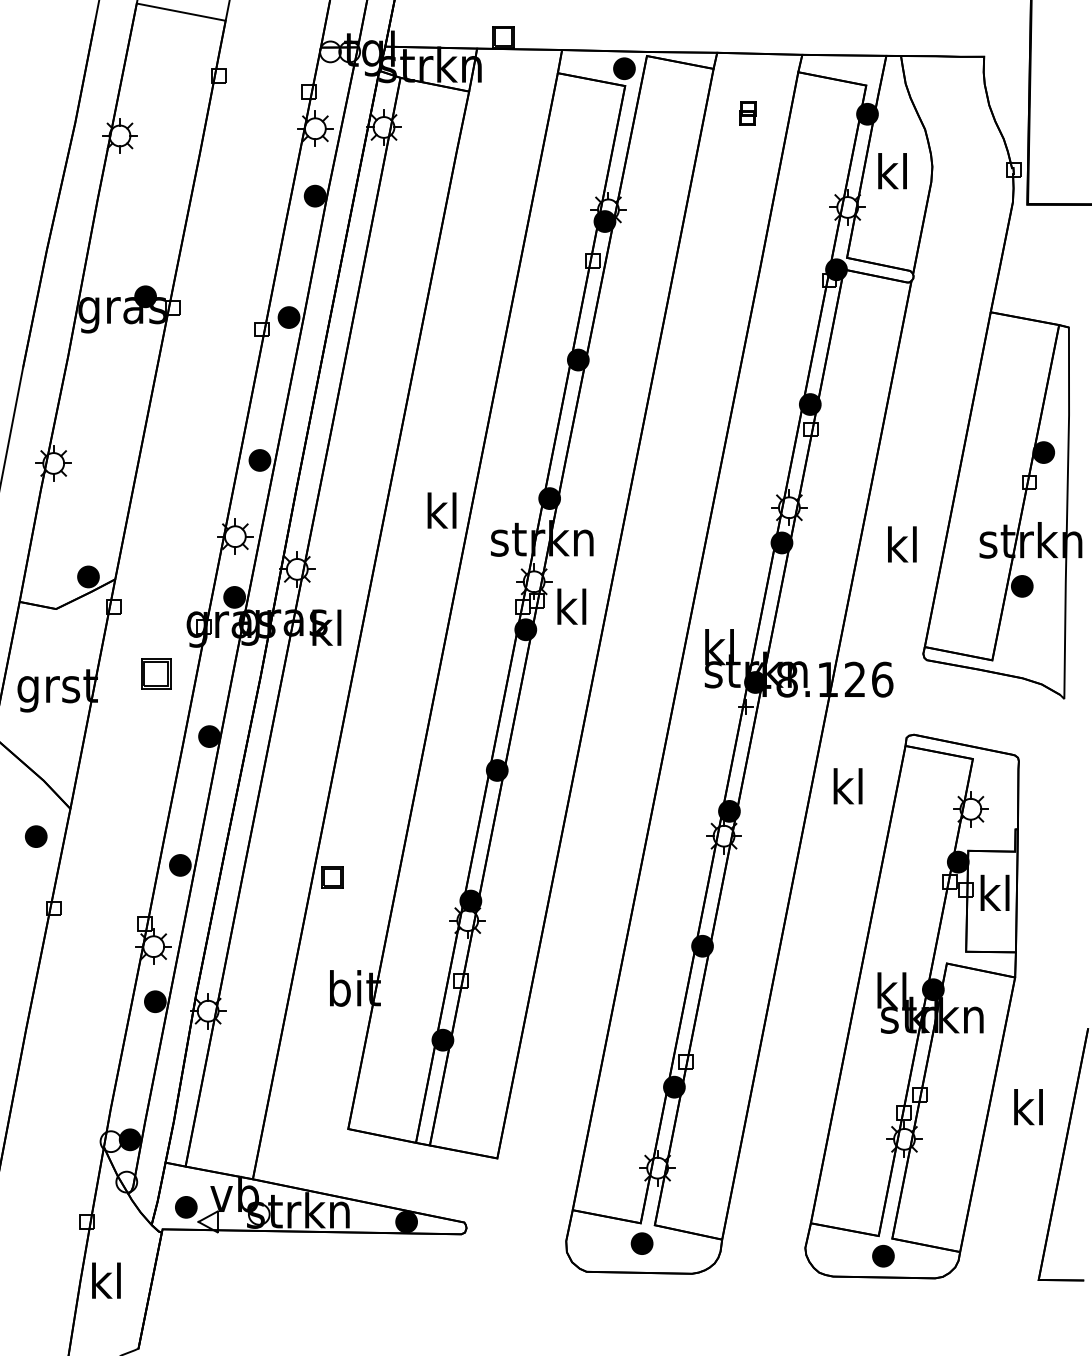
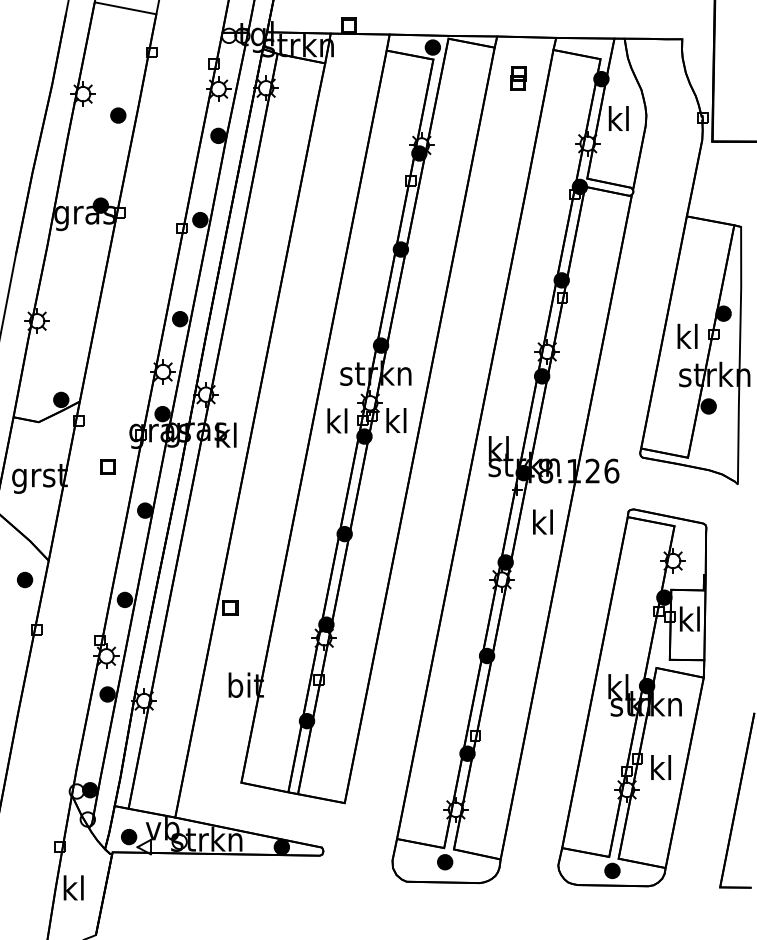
part: (747, 113) -> (518, 78), size x1.43
part: (171, 166) -> (118, 115), added
text: (442, 509) -> (337, 420), moved
text: (902, 543) -> (687, 335), moved
part: (155, 672) -> (107, 466), size x0.71
text: (847, 785) -> (542, 521), moved
text: (1027, 1107) -> (660, 767), moved

